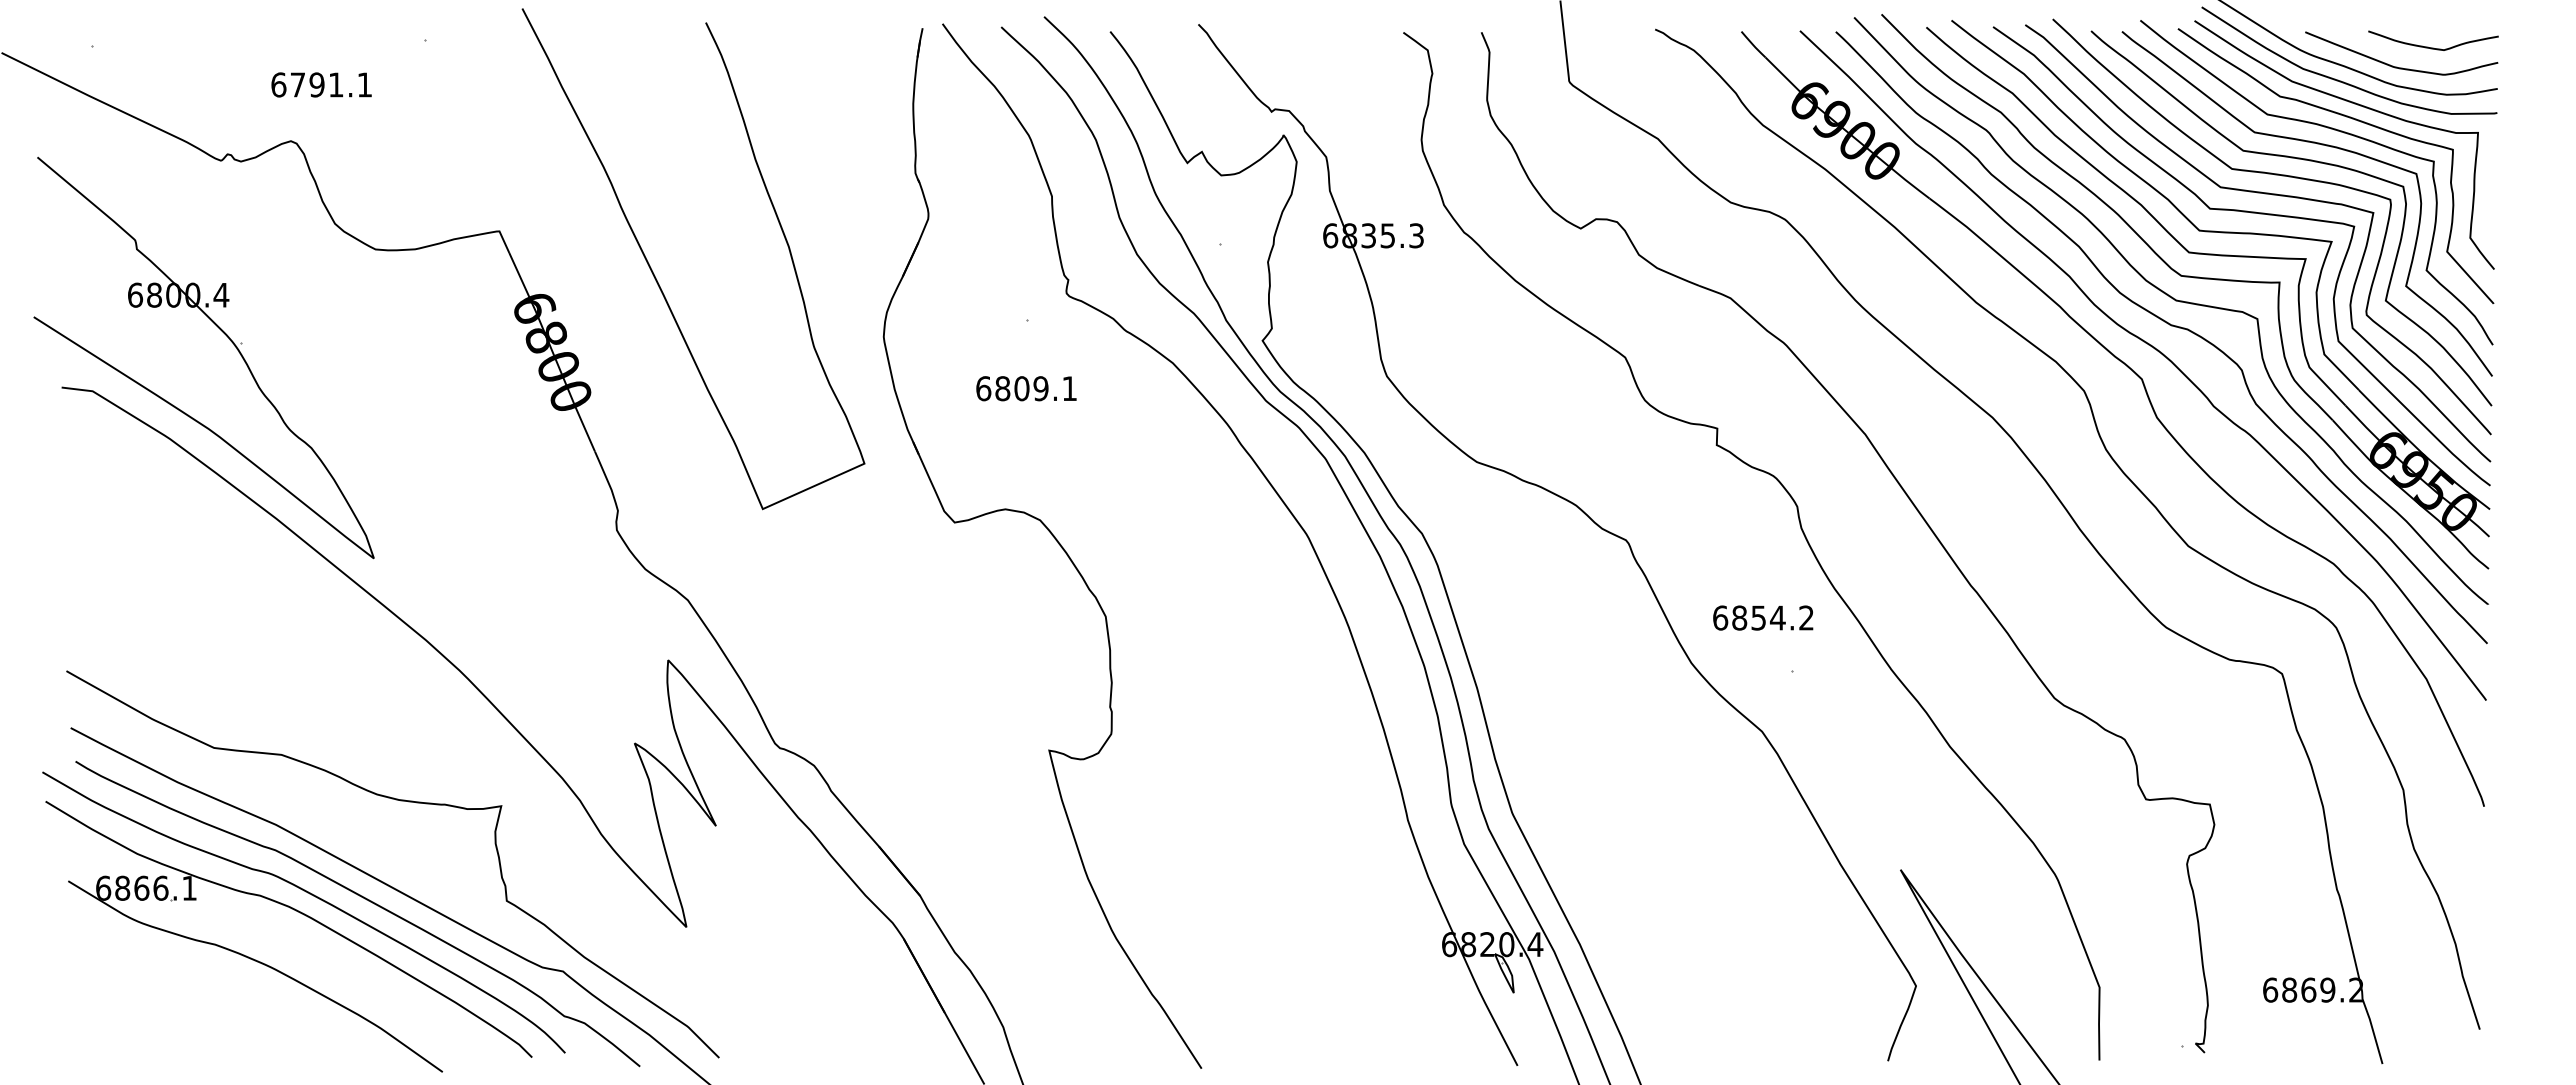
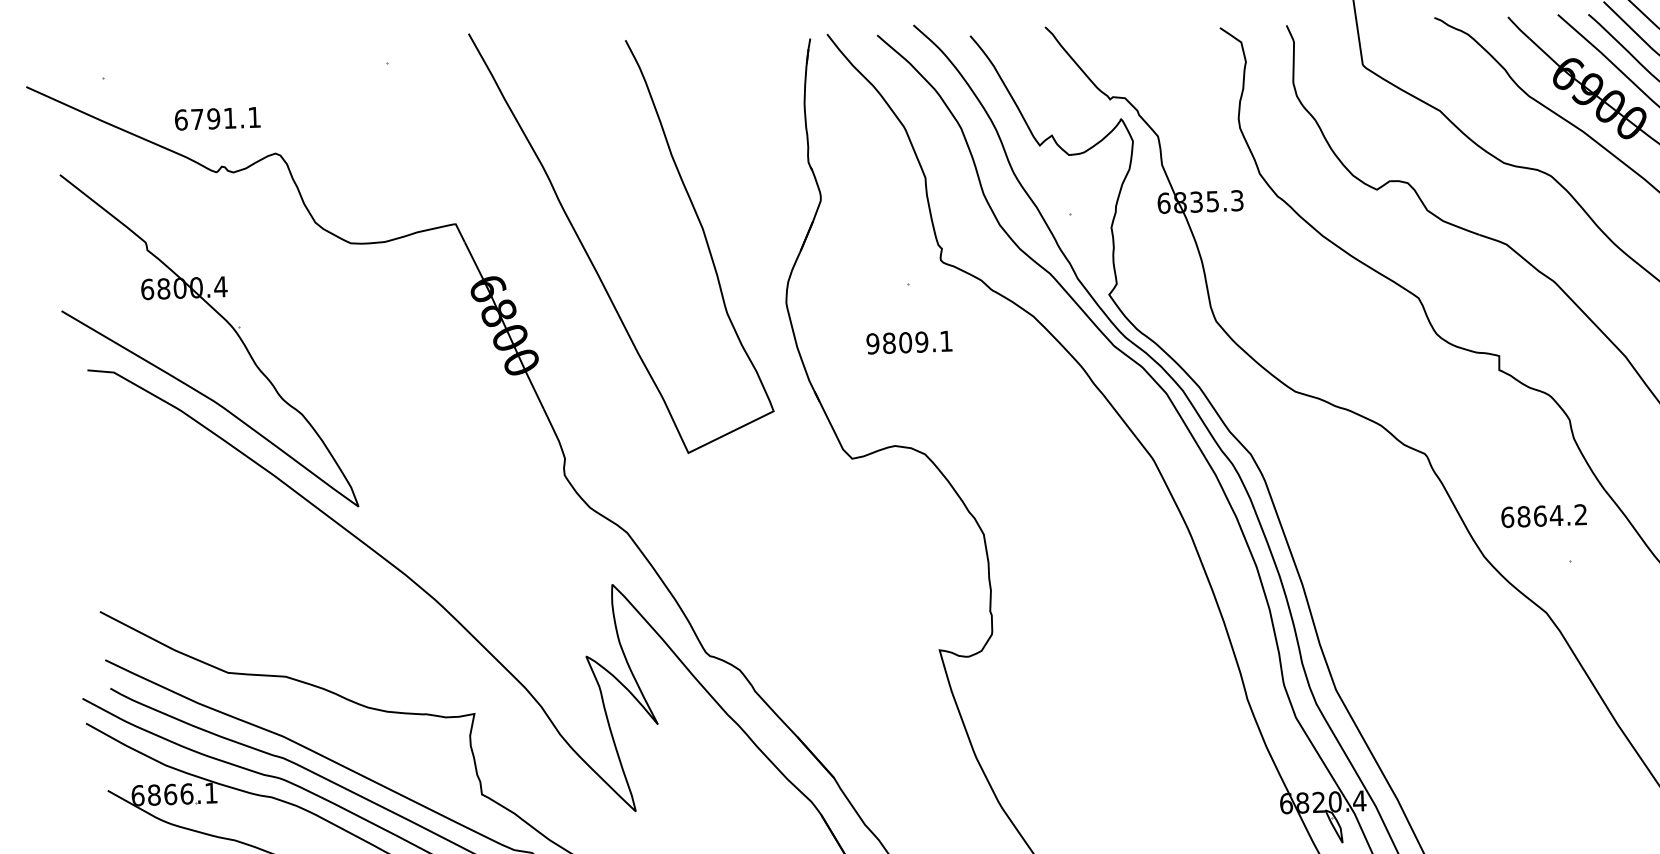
text: (321, 84) -> (217, 118), moved
text: (983, 388) -> (872, 343), 6809.1 -> 9809.1
text: (1758, 617) -> (1539, 515), 6854.2 -> 6864.2

